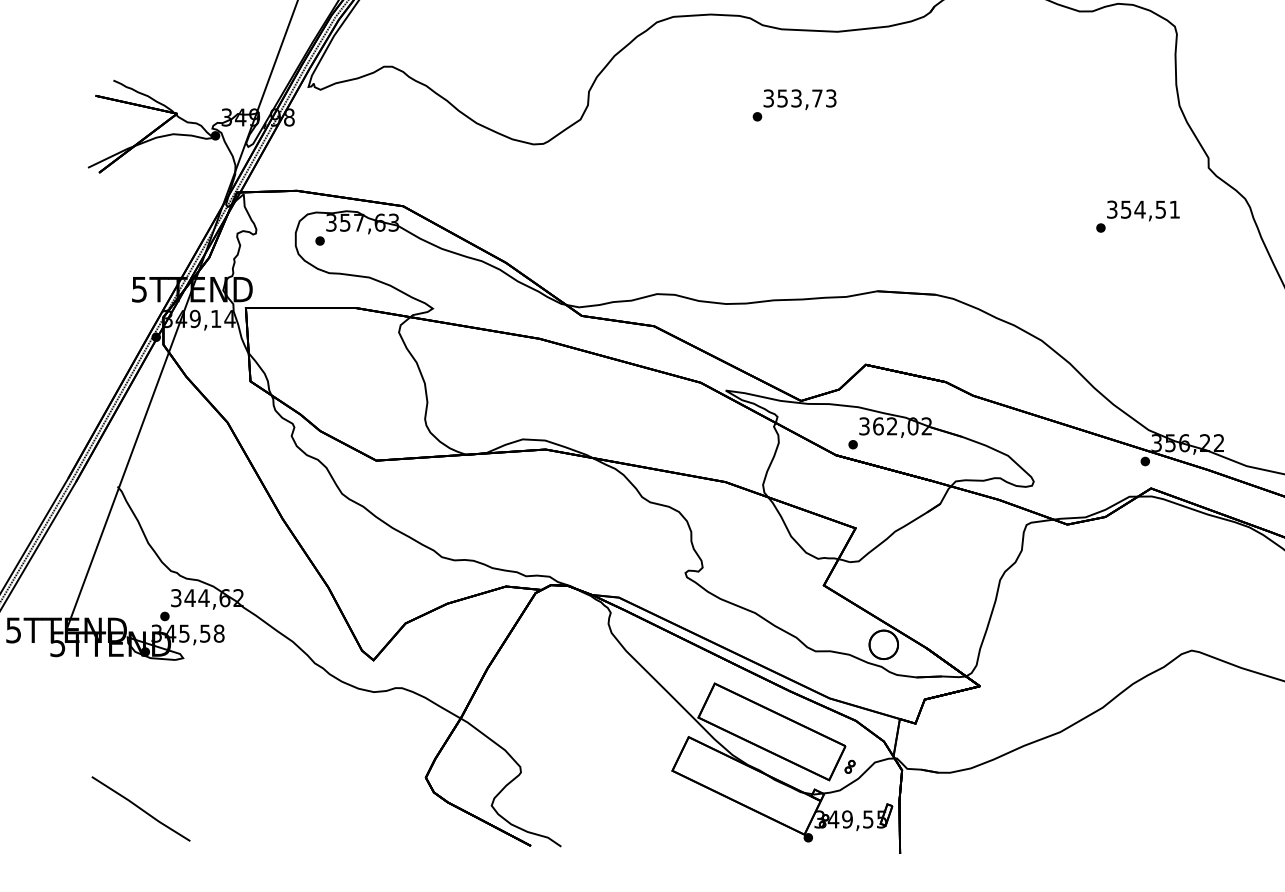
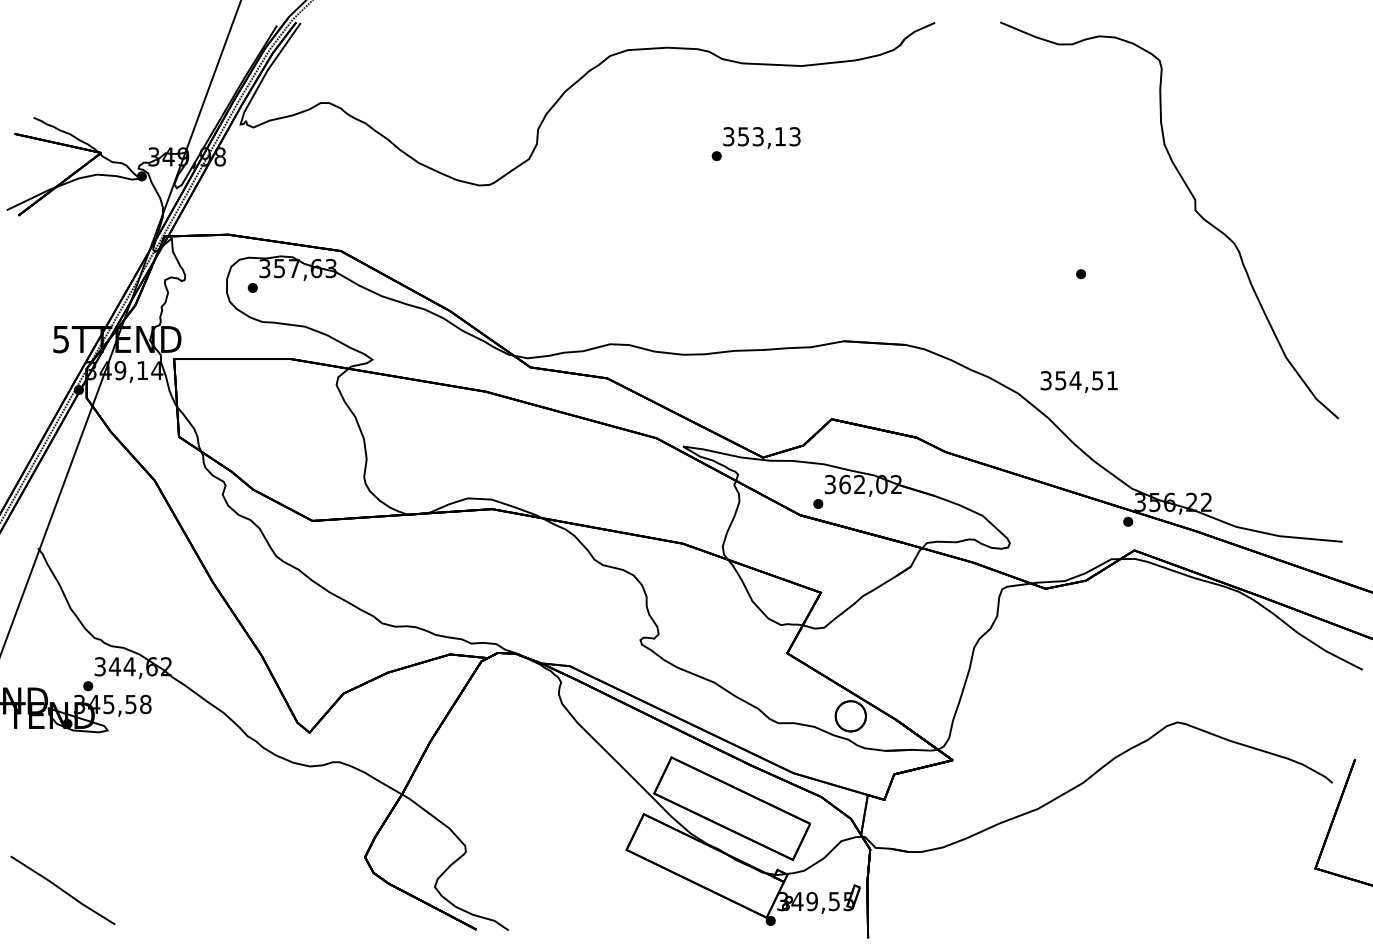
text: (817, 98) -> (780, 136), 353,73 -> 353,13
text: (1142, 211) -> (1078, 382), moved
part: (849, 766) -> (814, 845), removed

